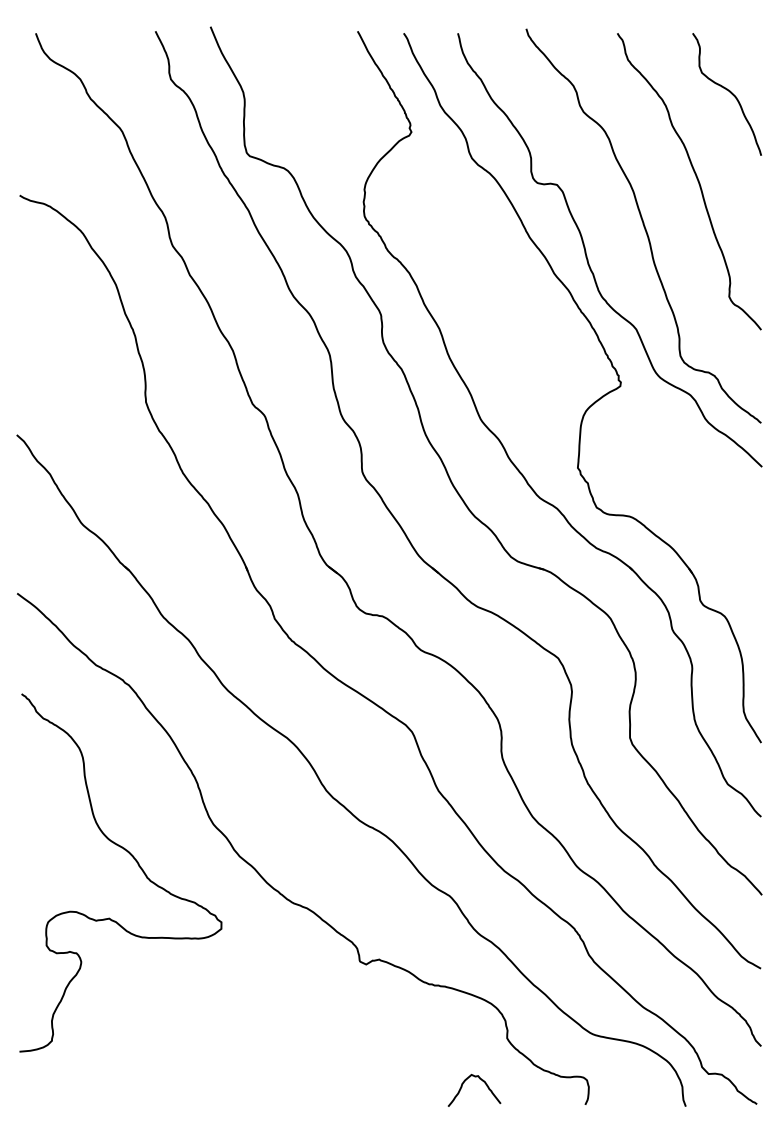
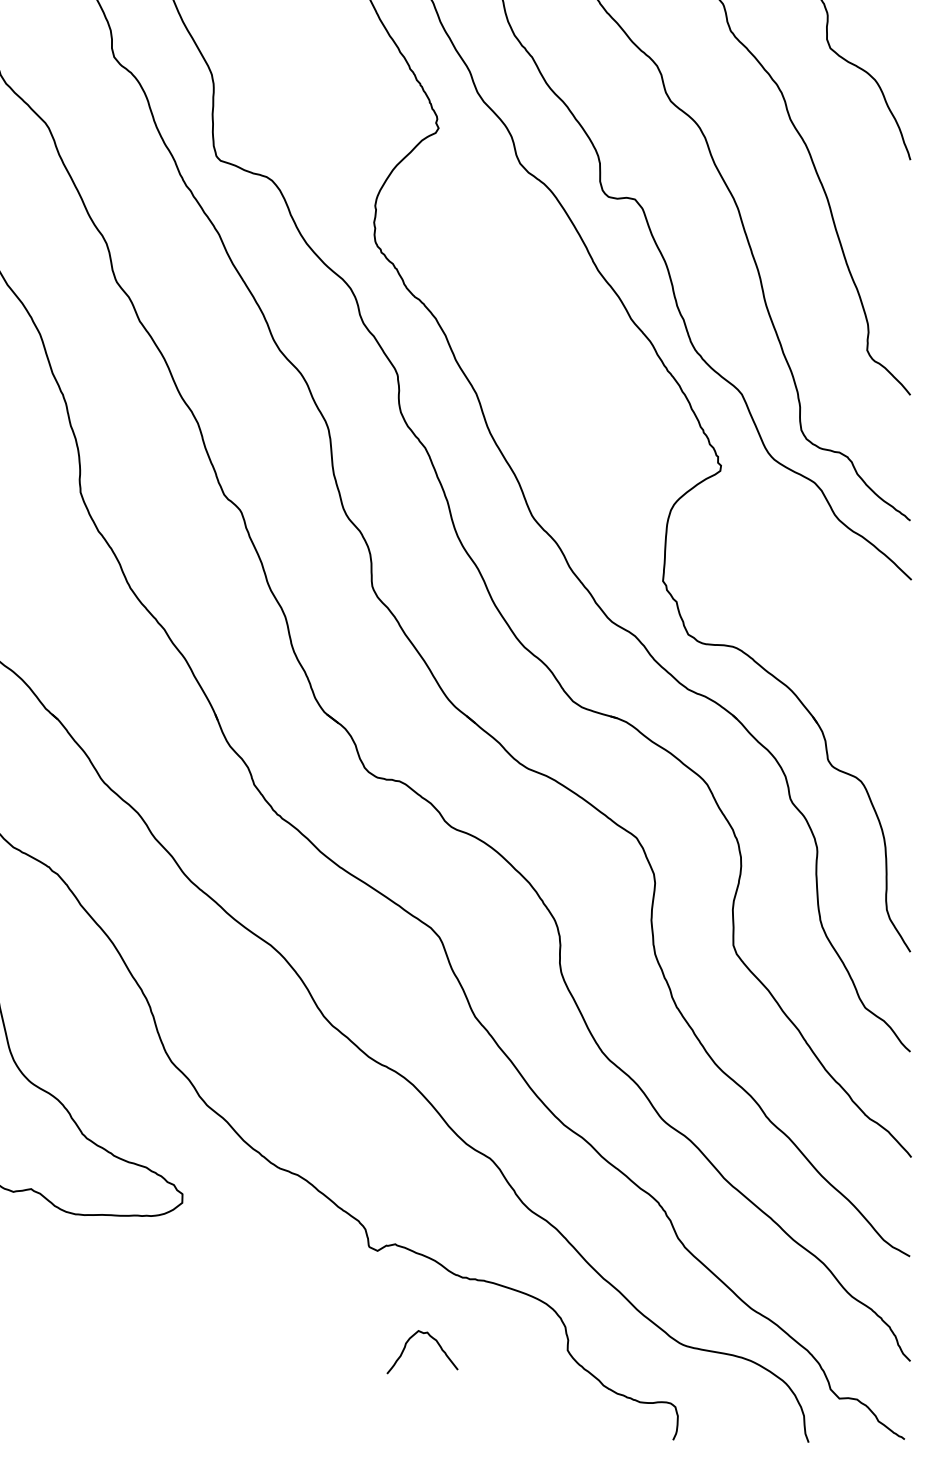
curve: (482, 1081) -> (433, 1339), moved

